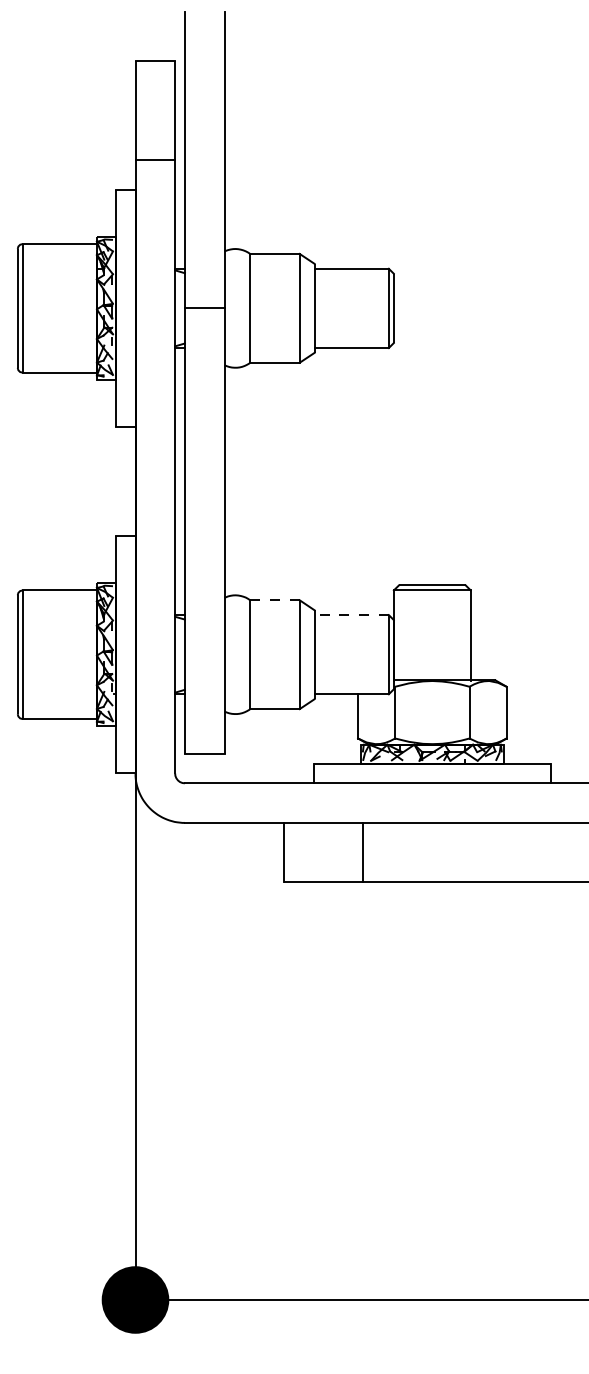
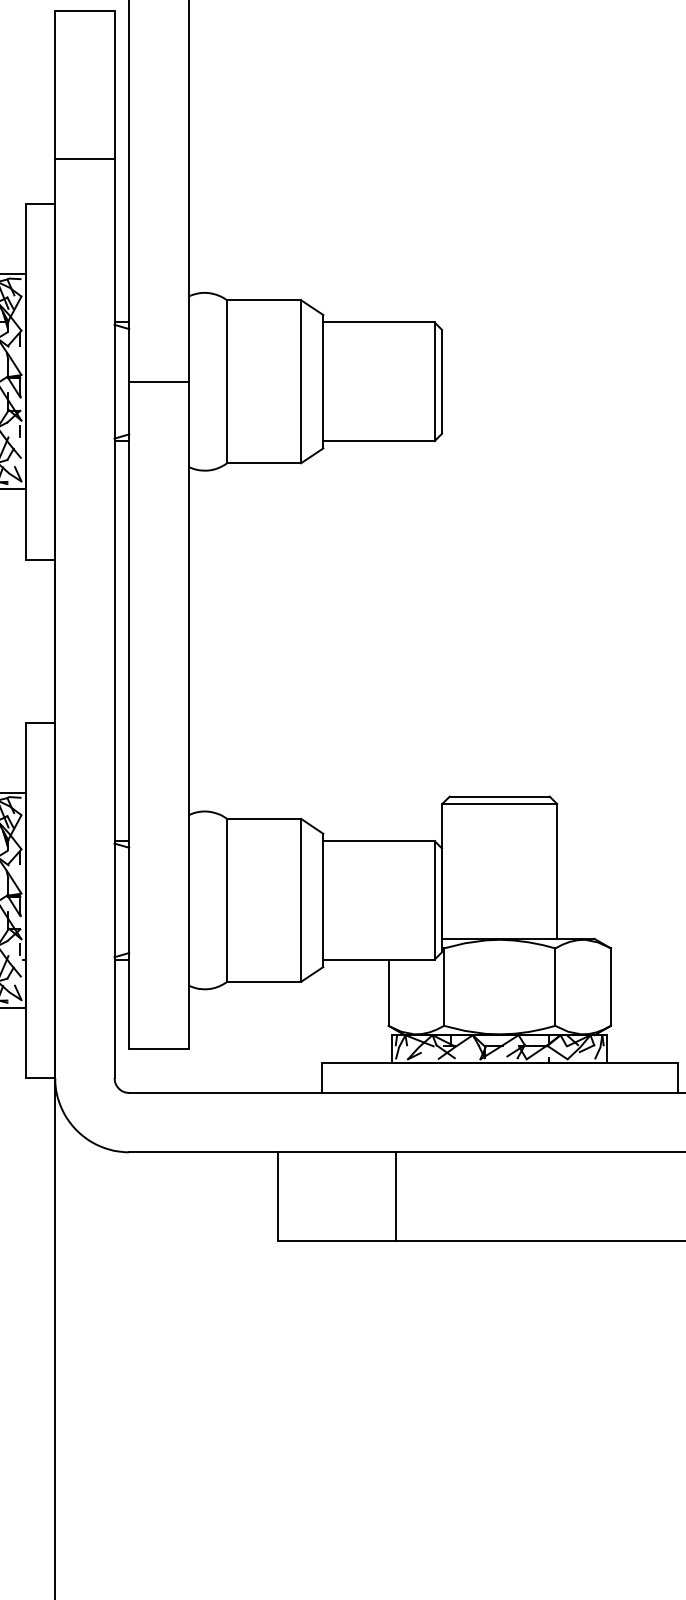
line: (274, 600) -> (263, 819), dashed -> solid
line: (351, 615) -> (378, 841), dashed -> solid

